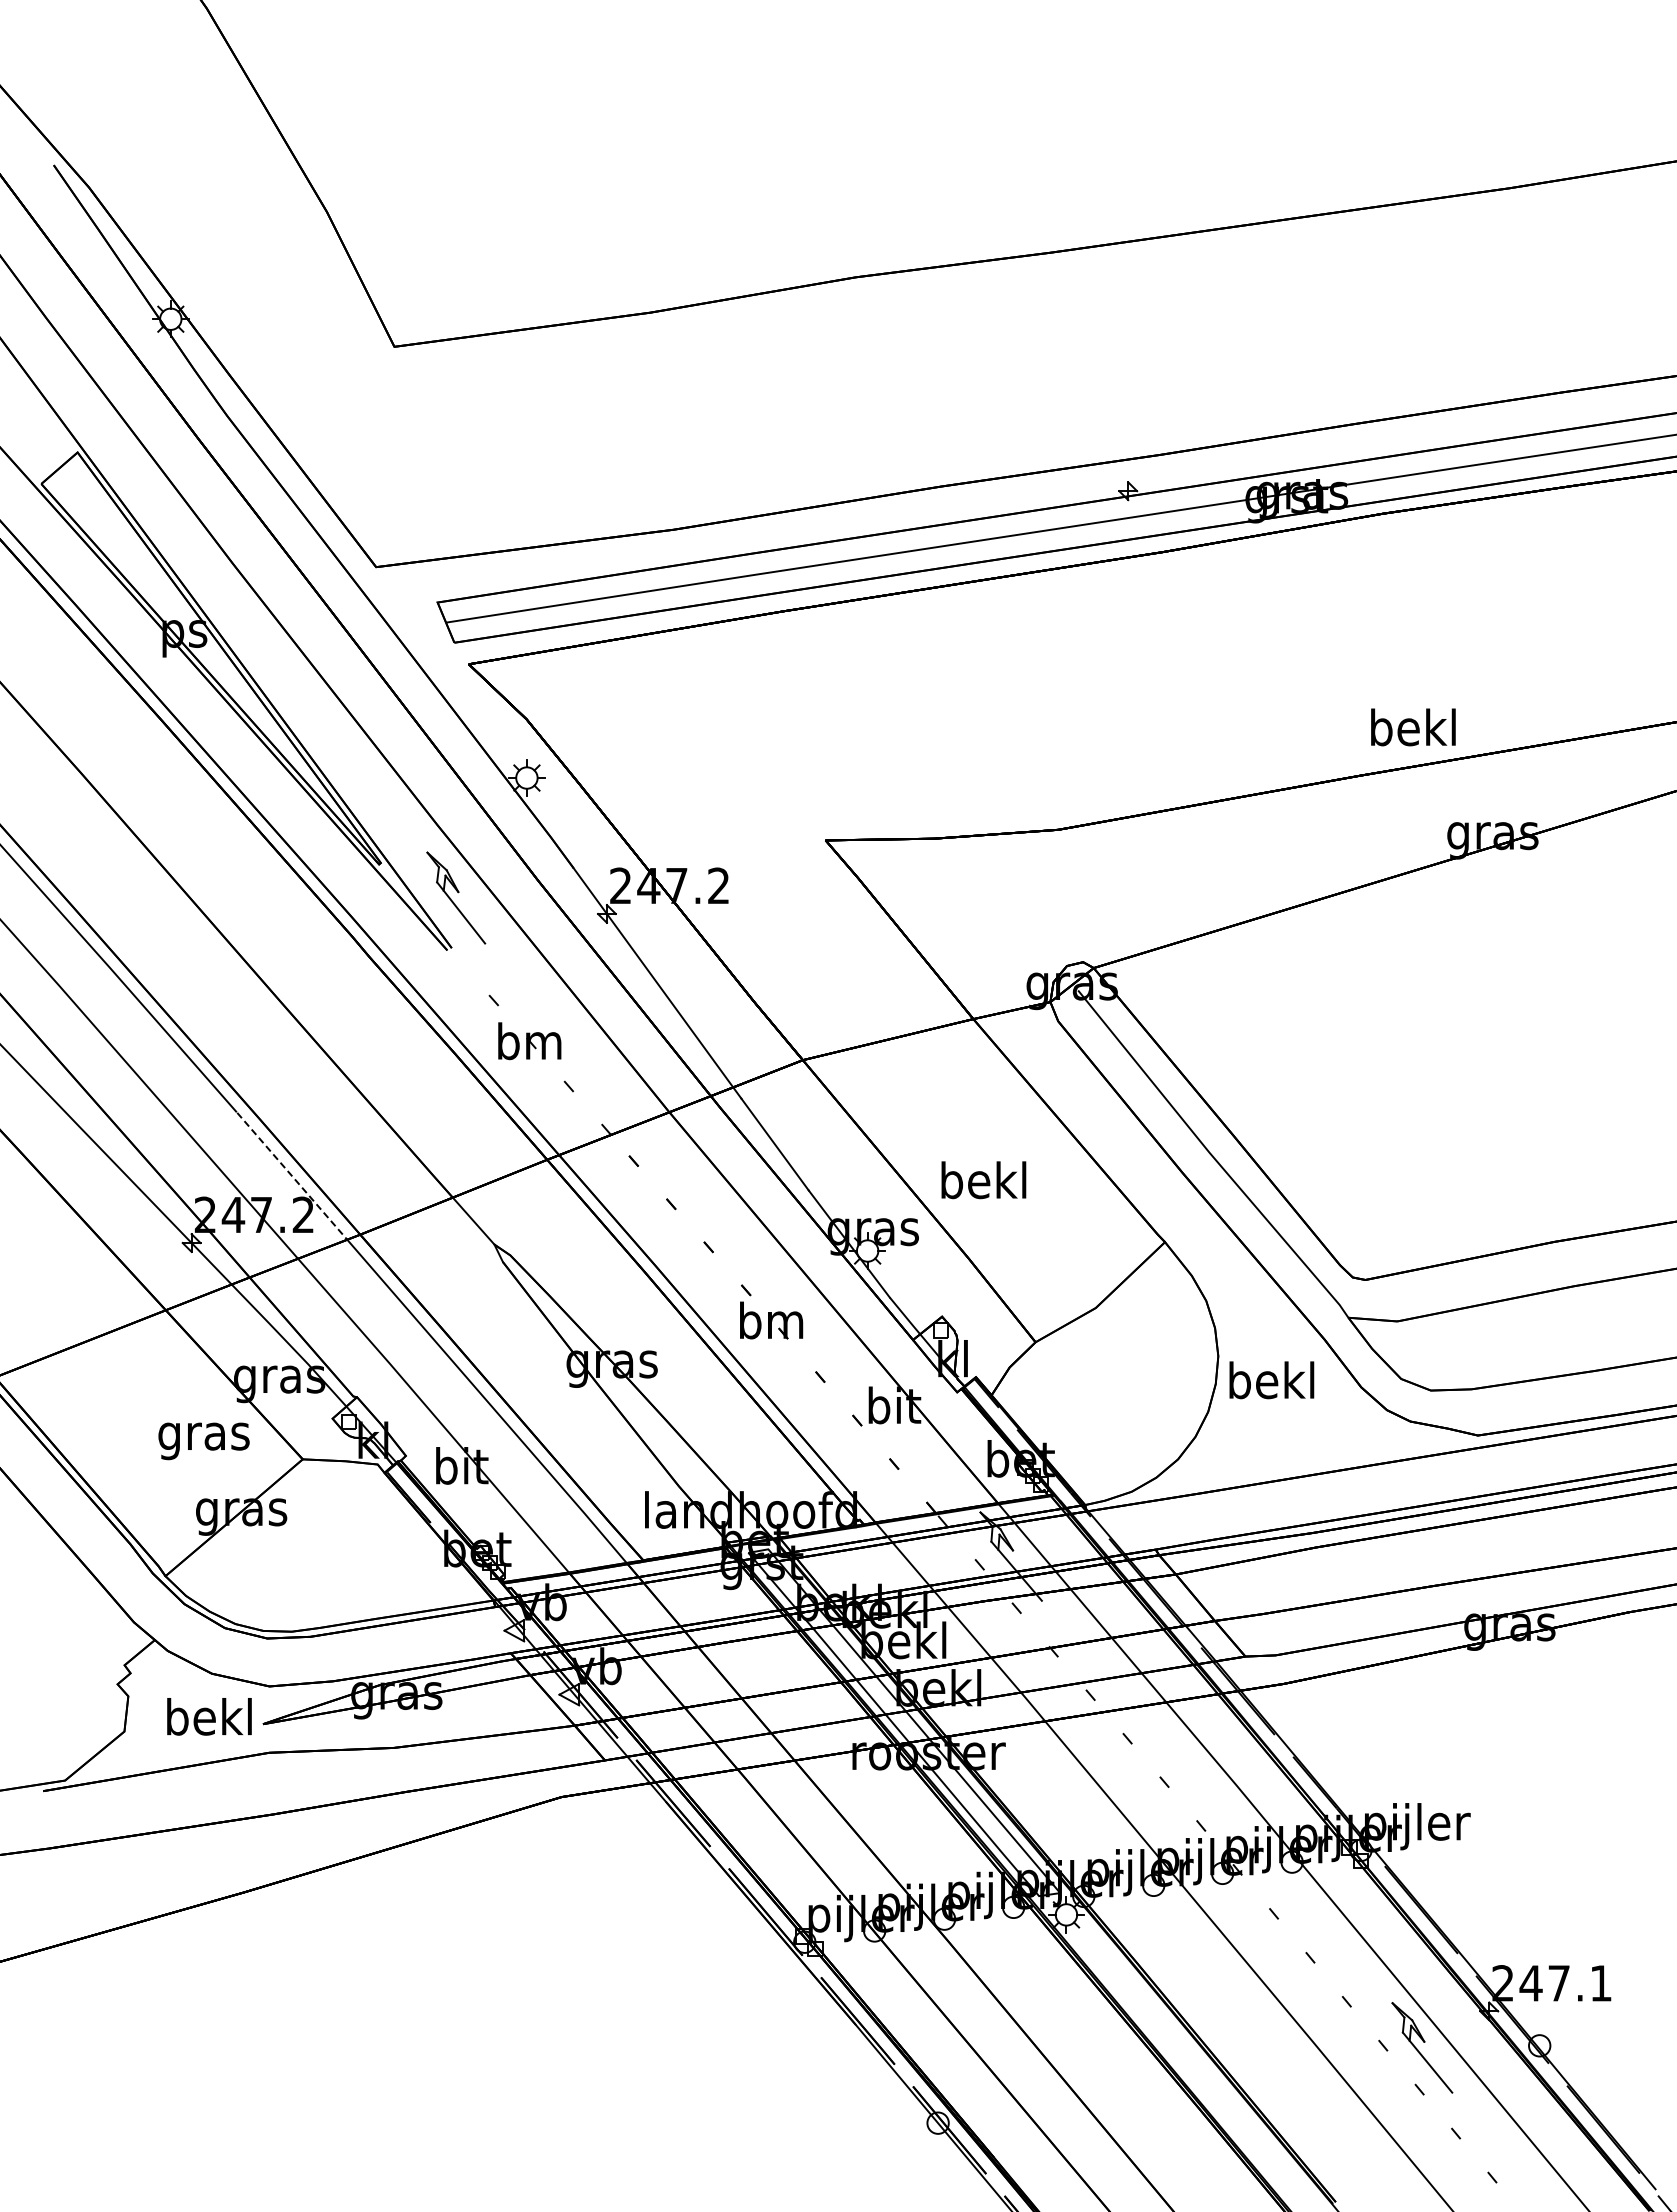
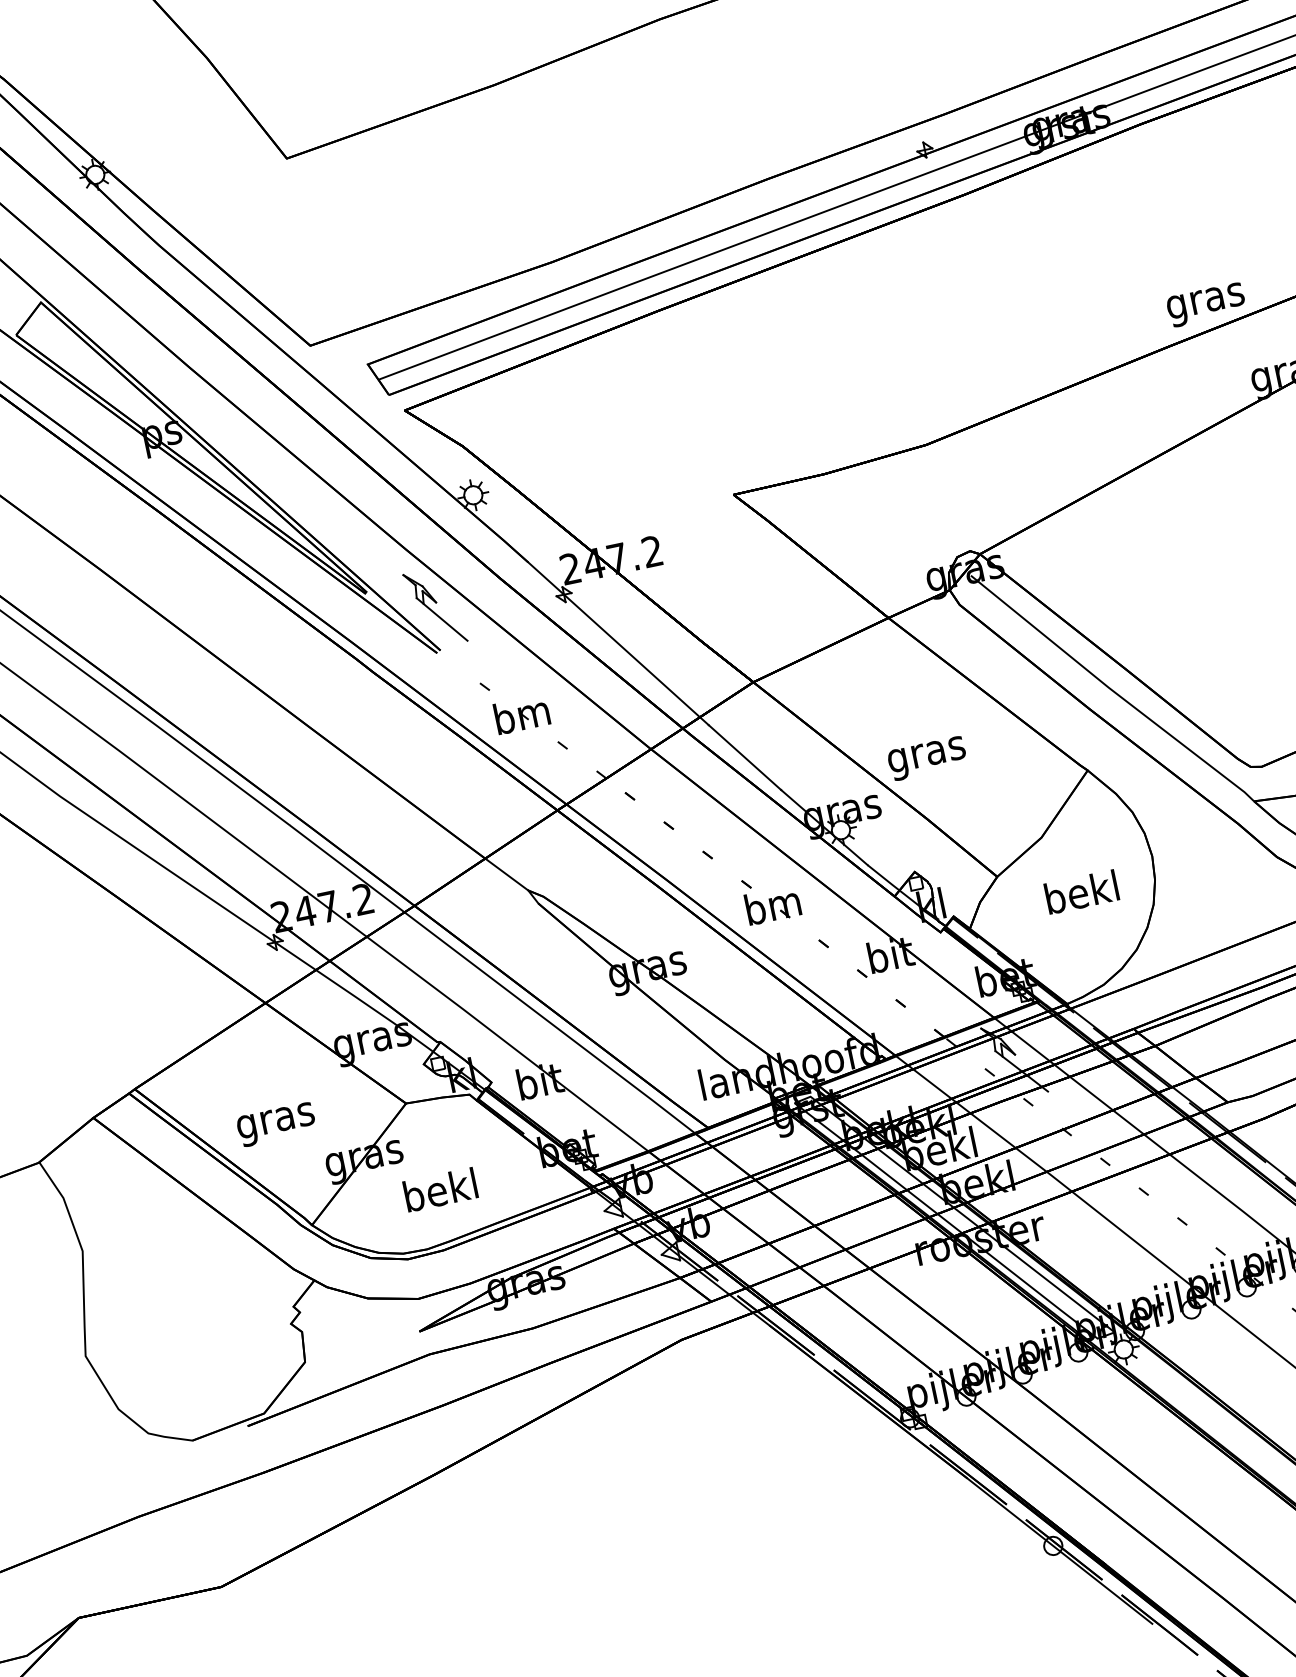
text: (1413, 731) -> (1205, 300), bekl -> gras
line: (292, 1176) -> (347, 869), dashed -> solid
text: (983, 1184) -> (926, 754), bekl -> gras
text: (1271, 1380) -> (1081, 892), moved
text: (203, 1441) -> (276, 1124), moved
text: (209, 1716) -> (440, 1189), moved

